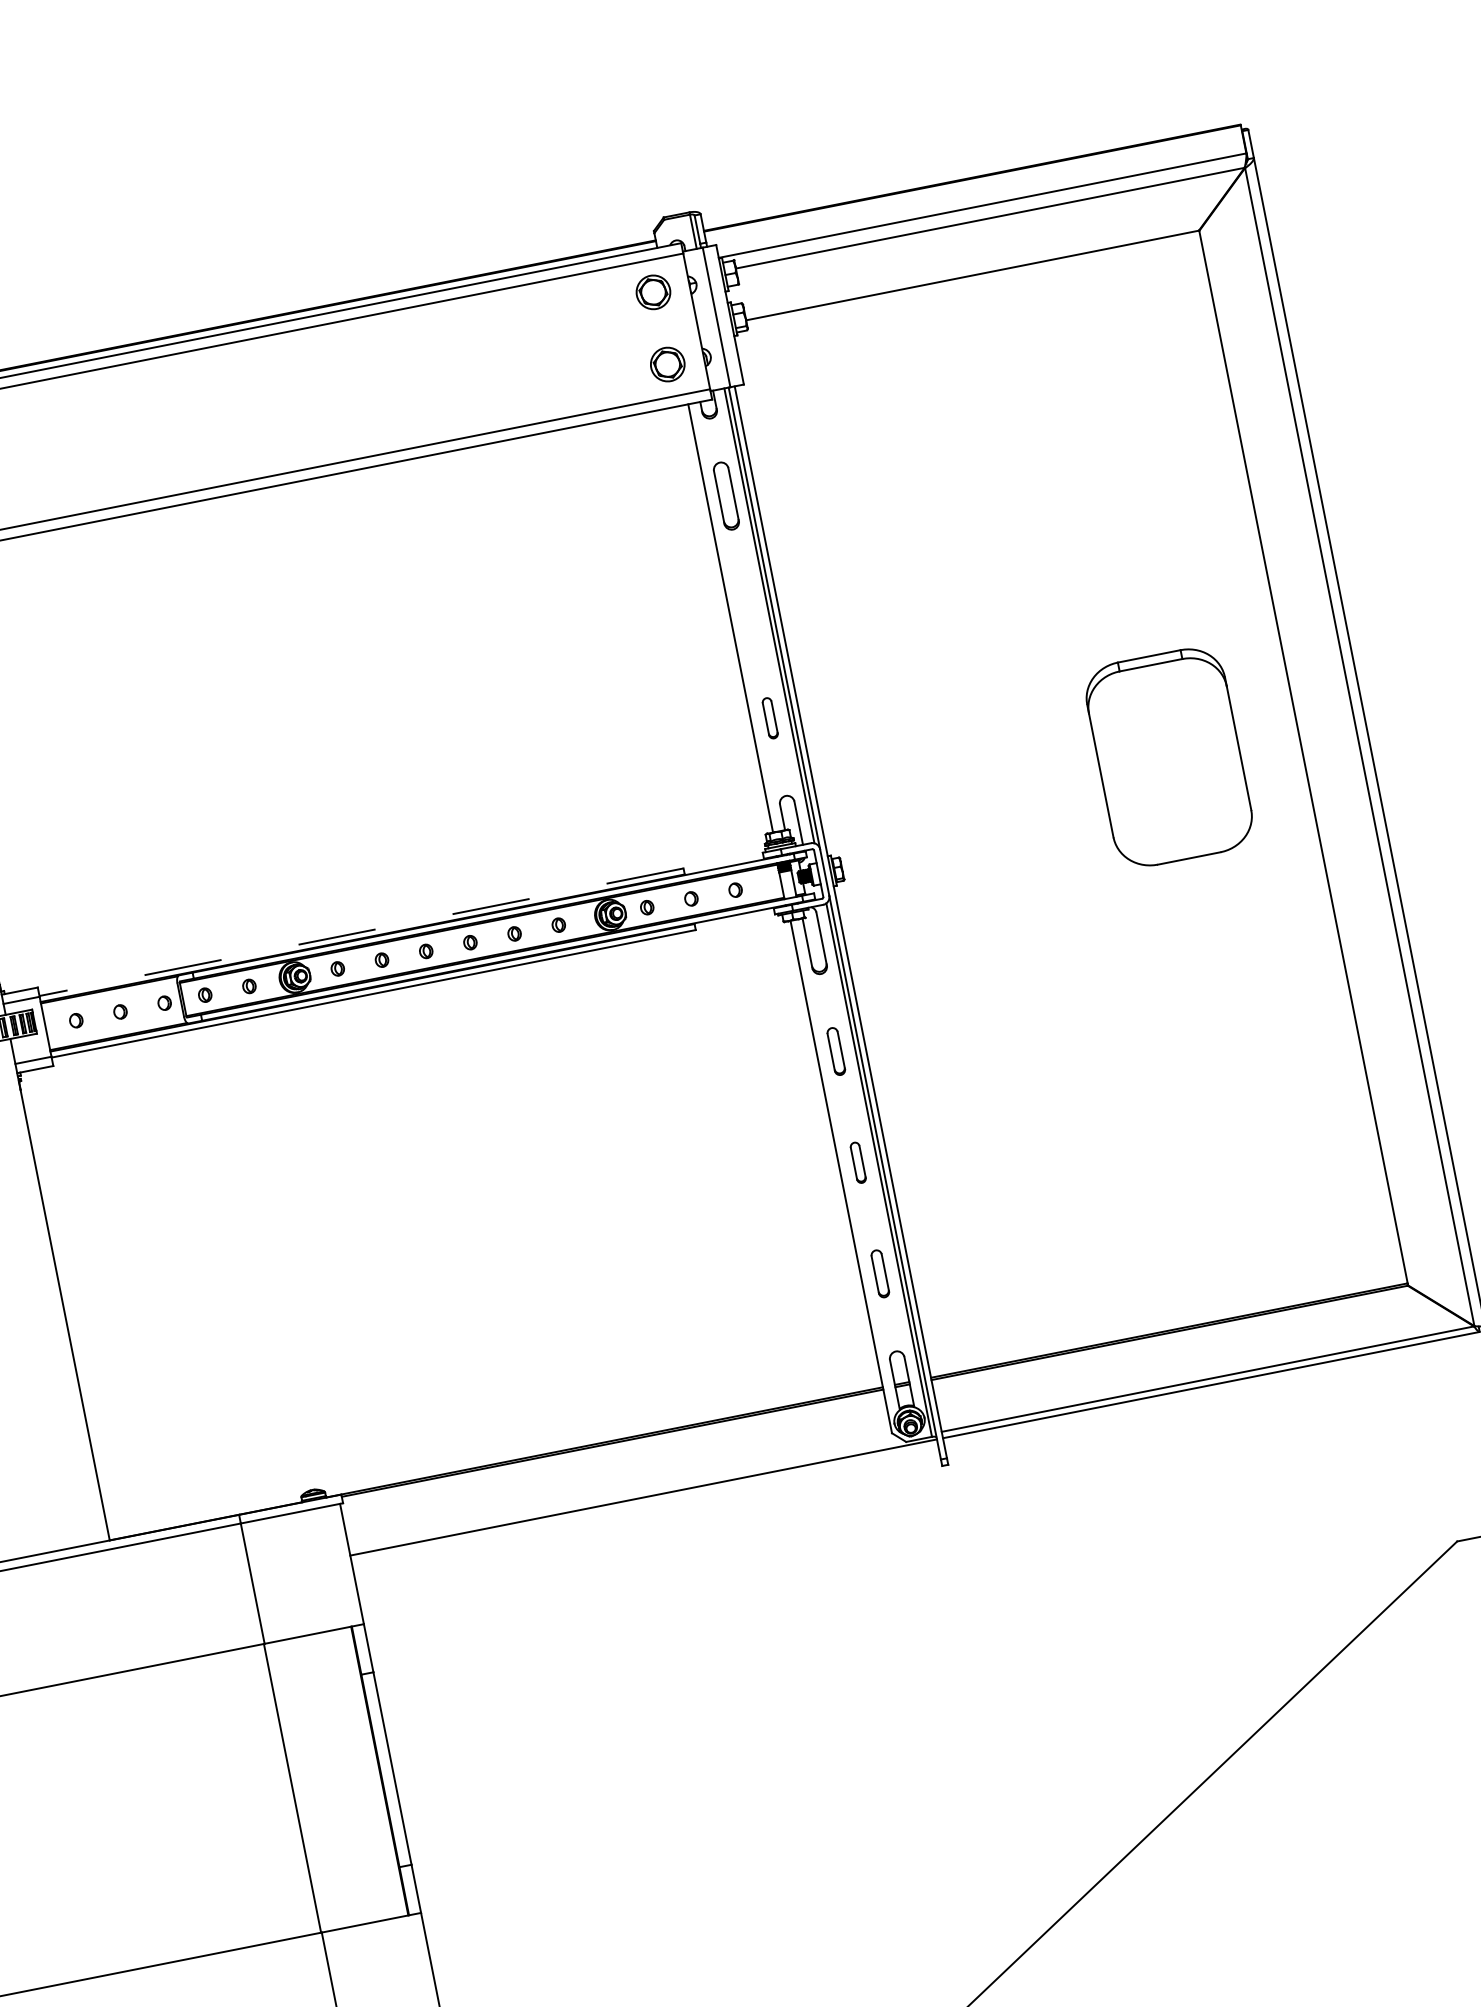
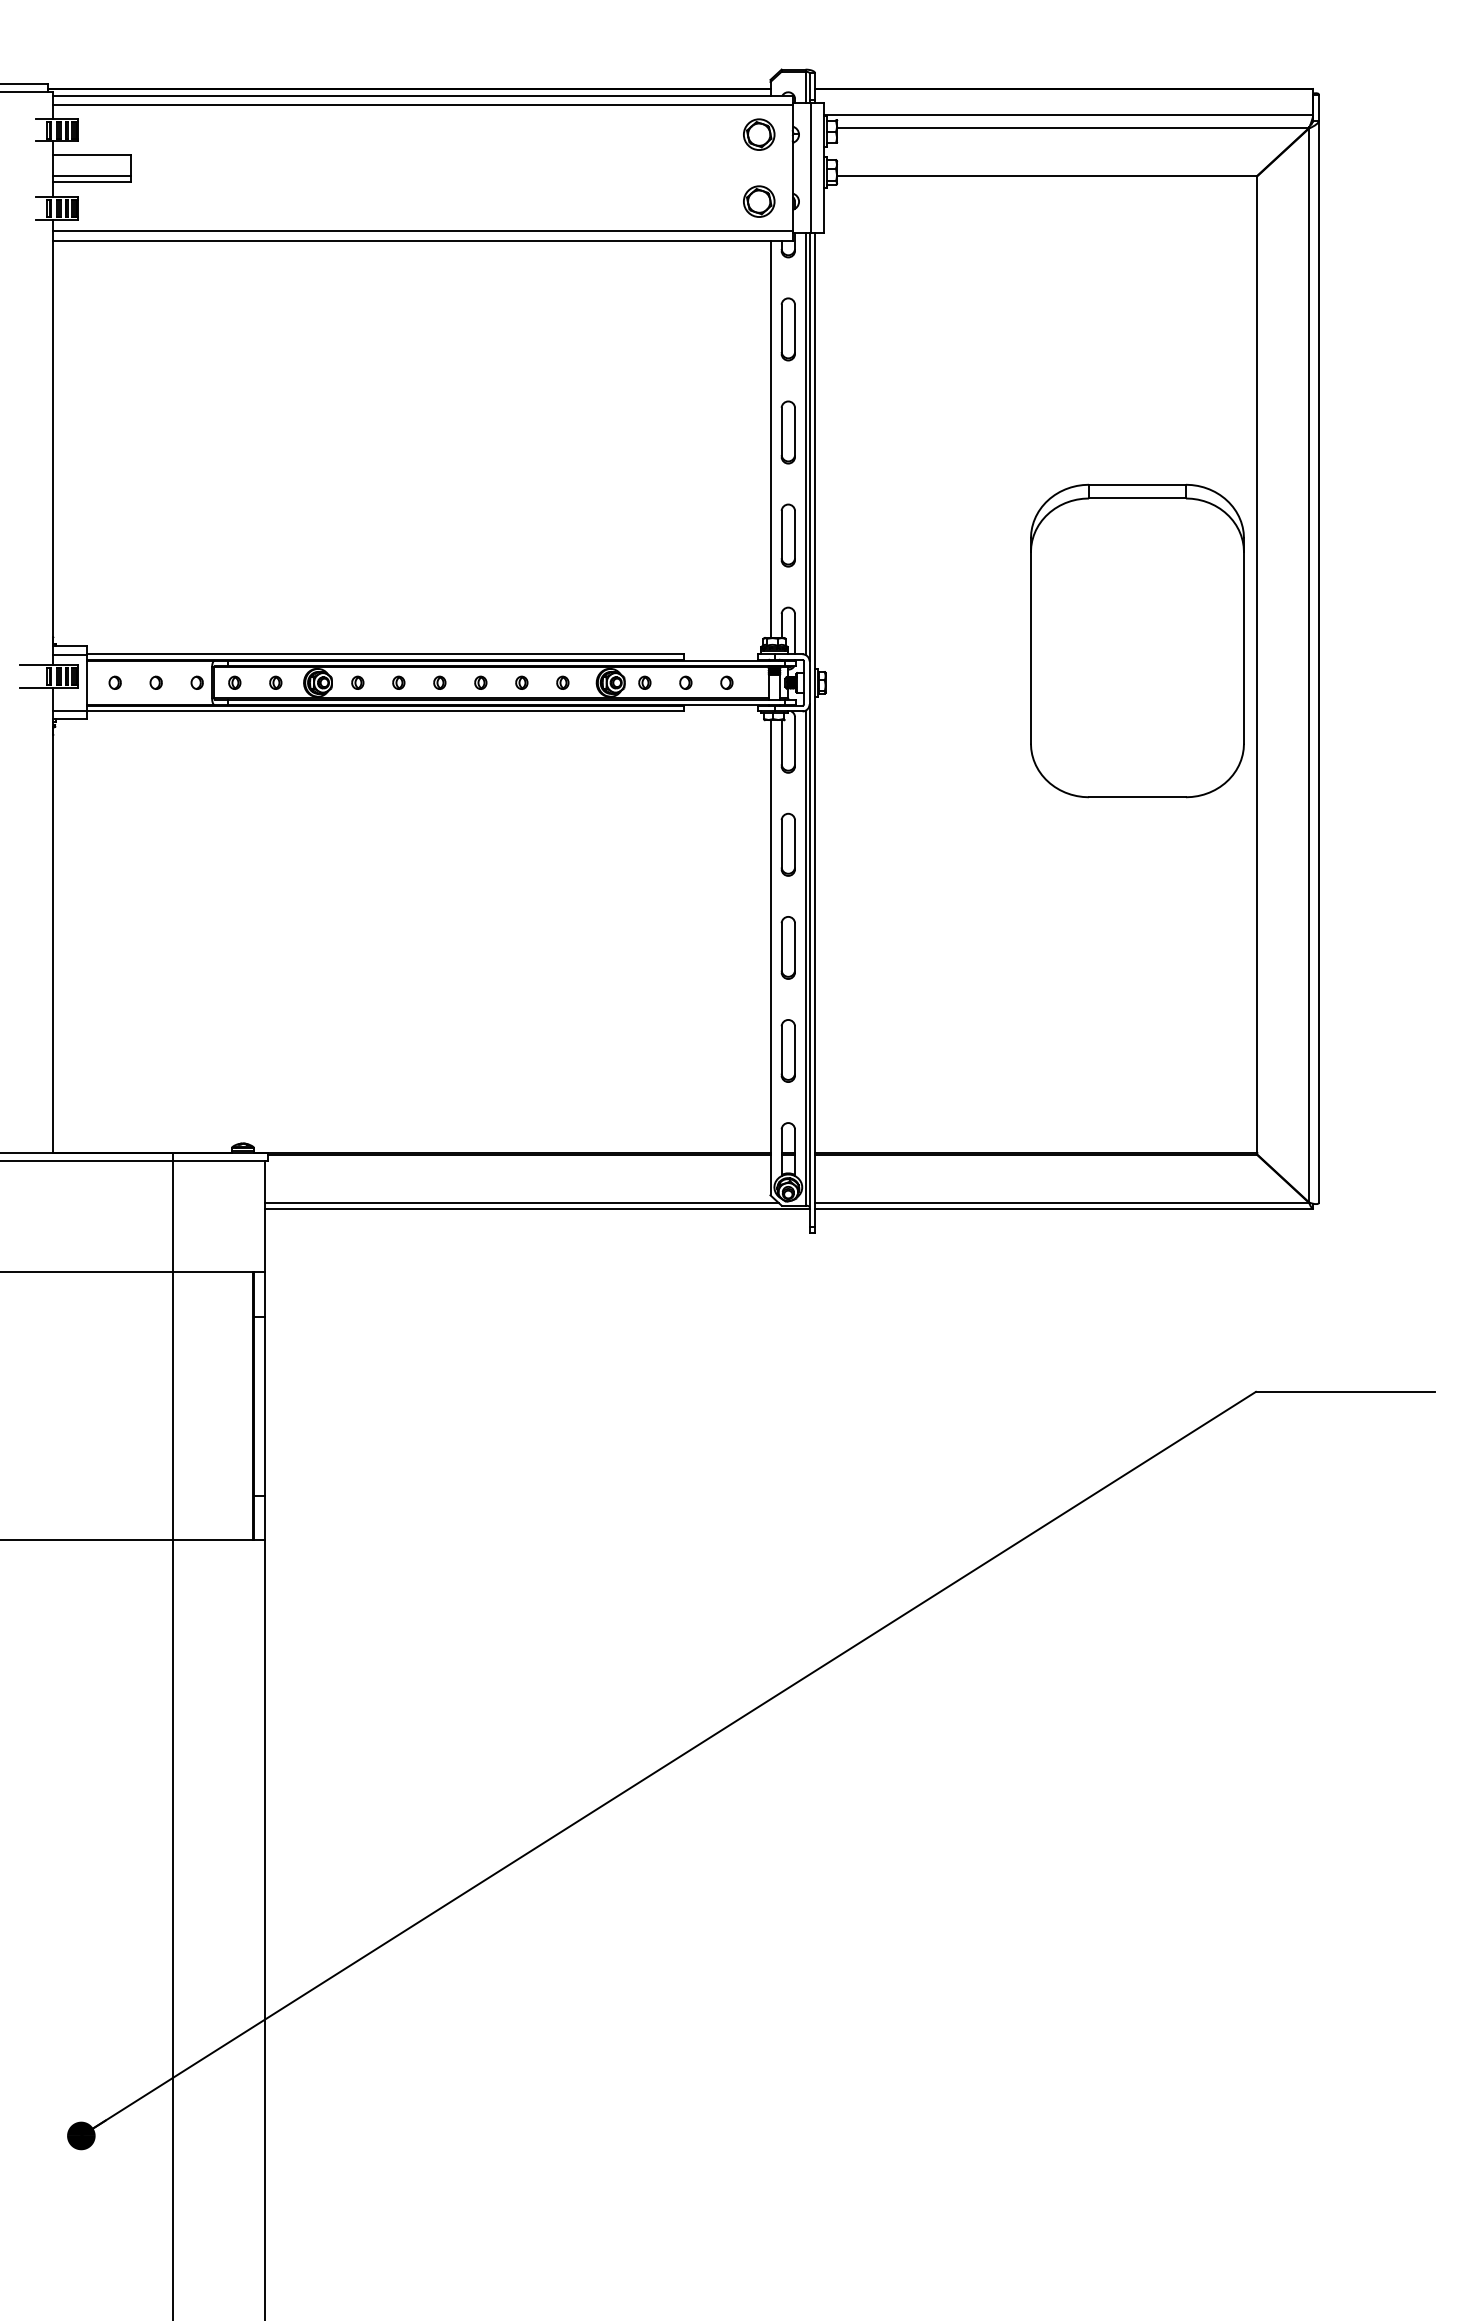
part: (747, 607) -> (787, 432), added
part: (769, 718) -> (787, 535), size x1.67
part: (1169, 756) -> (1137, 640), size x1.67
line: (361, 932) -> (385, 654), dashed -> solid
part: (835, 1051) -> (787, 844), size x1.43
part: (857, 1162) -> (787, 947), size x1.67
part: (879, 1273) -> (787, 1050), size x1.43
line: (625, 1494) -> (521, 1202), added

